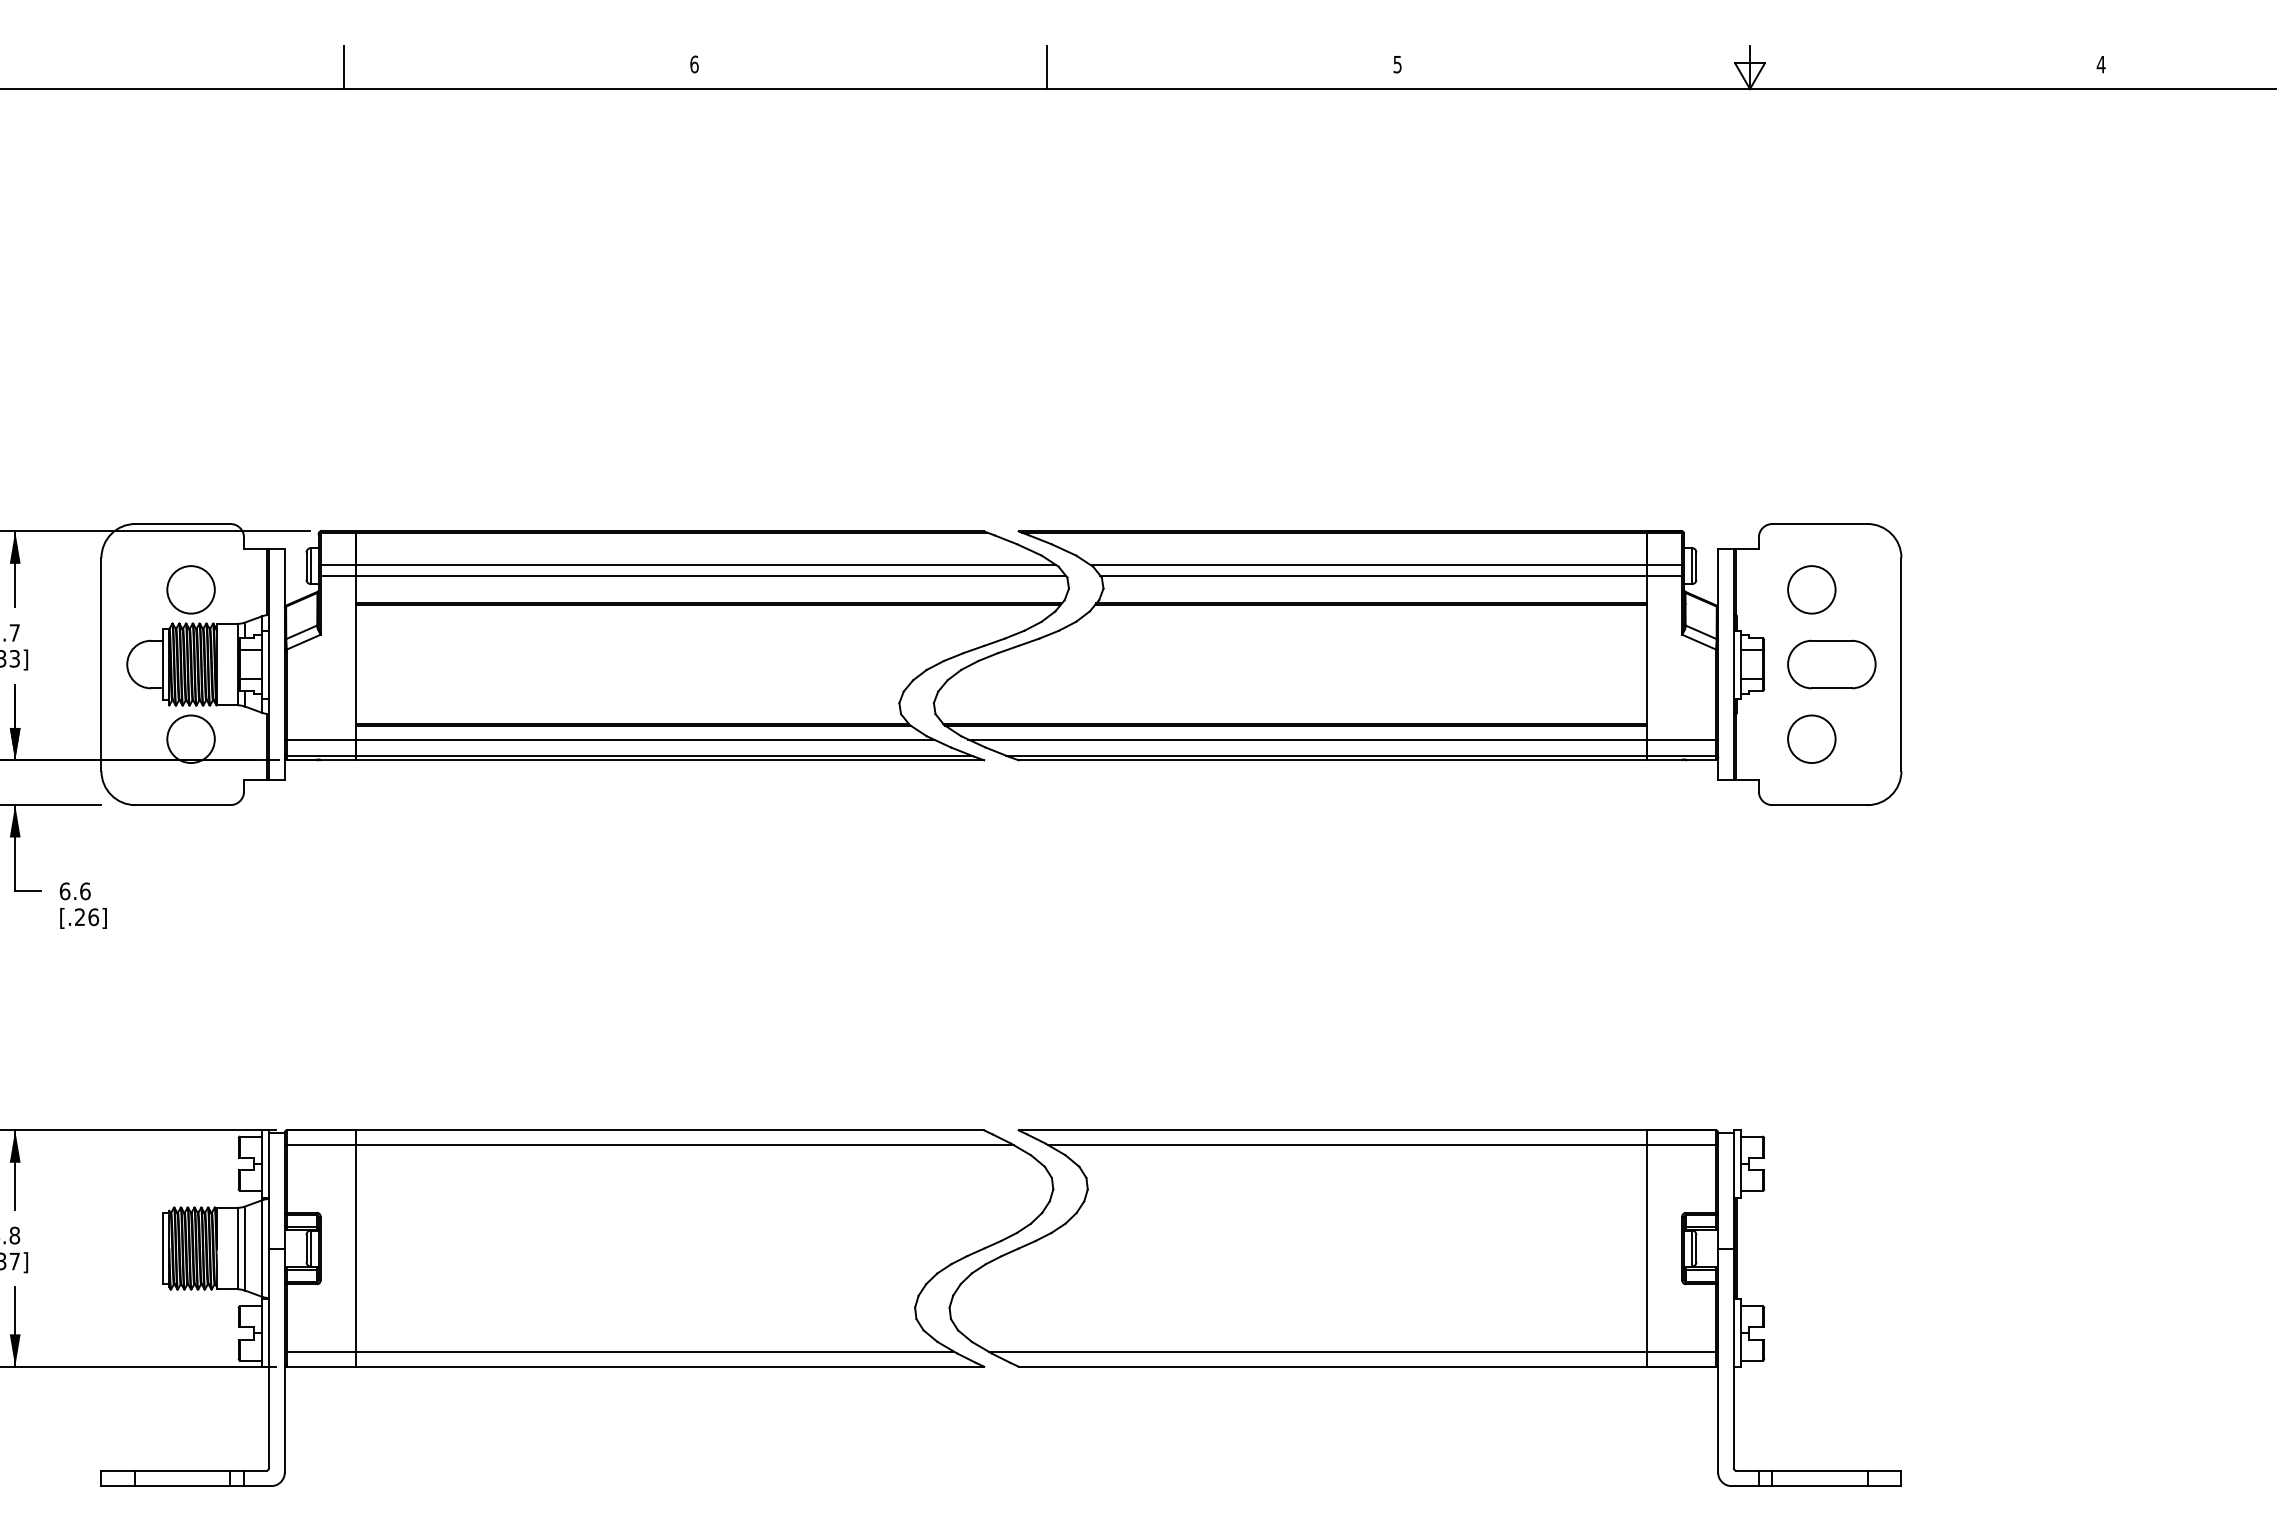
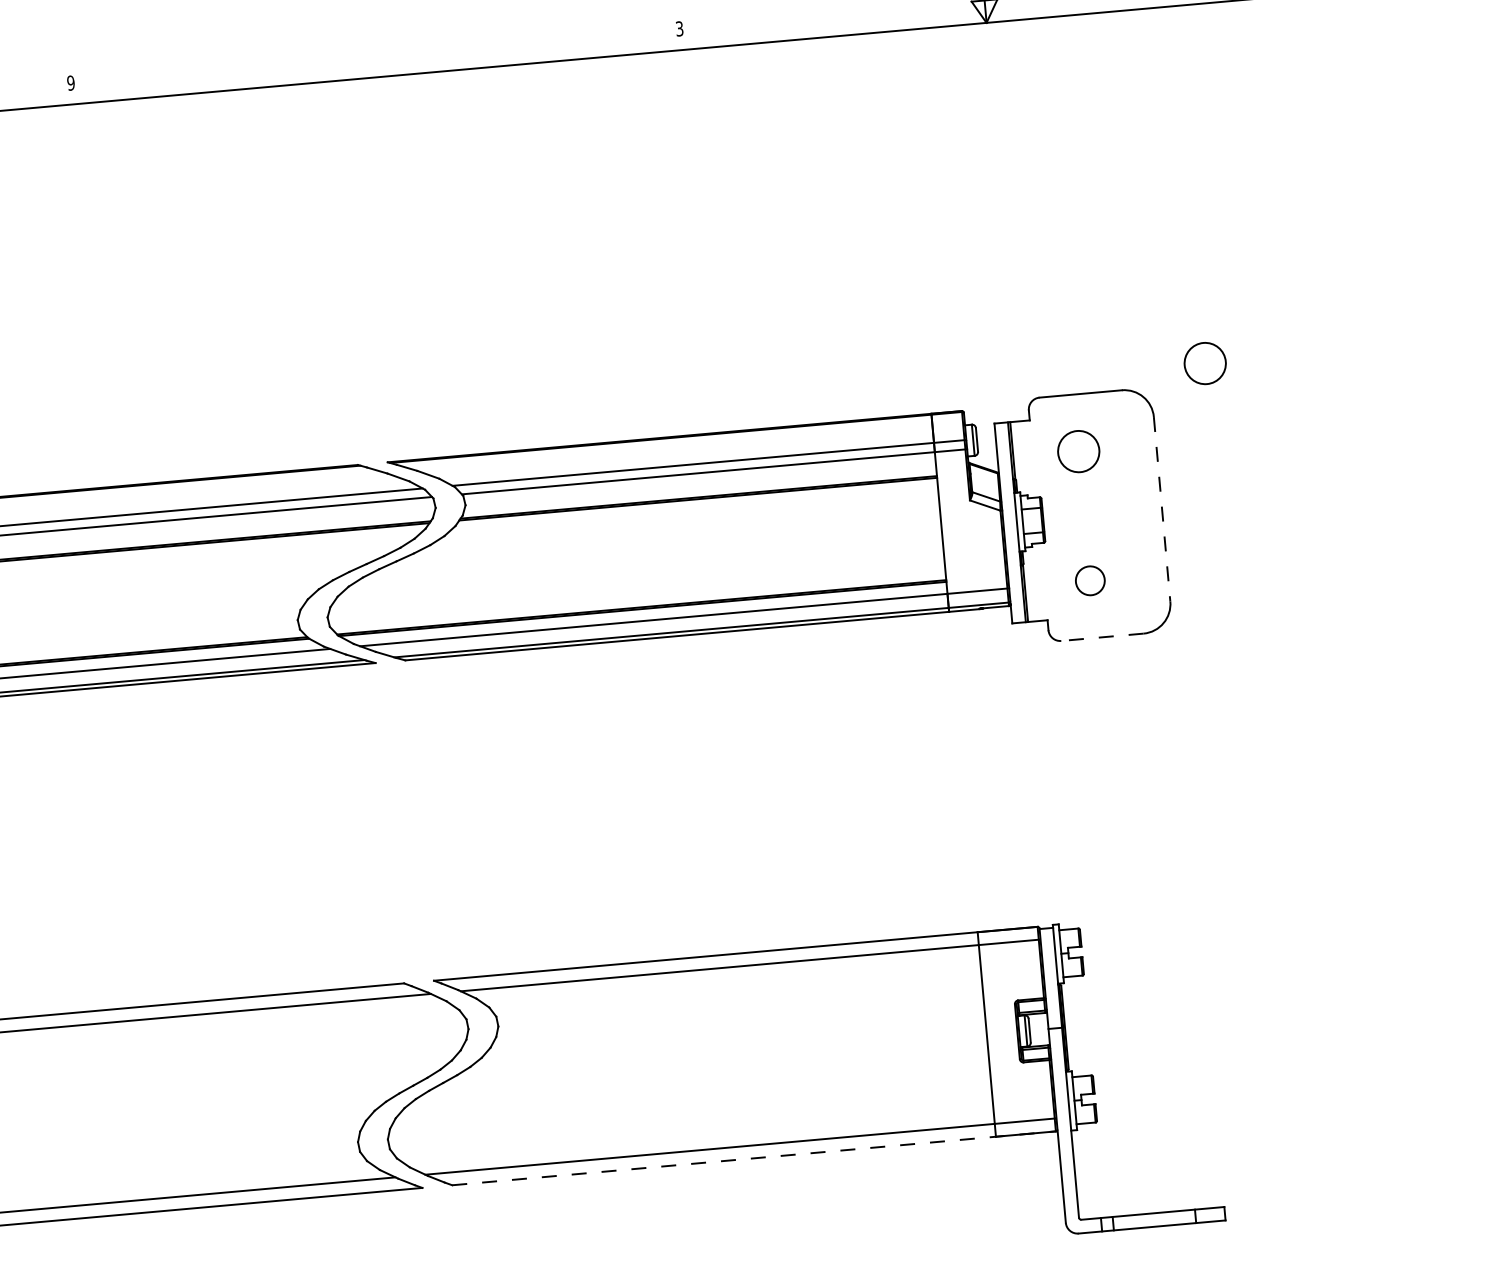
text: (1397, 63) -> (679, 28), 5 -> 3
text: (694, 64) -> (71, 83), 6 -> 9
line: (1047, 67) -> (376, 58), removed
circle: (1965, 501) -> (1204, 363), added
part: (1831, 664) -> (1101, 514), removed
line: (1901, 664) -> (1162, 509), solid -> dashed
circle: (1811, 738) -> (1089, 580), size x0.7
line: (1819, 805) -> (1102, 637), solid -> dashed
line: (1367, 1366) -> (754, 1158), solid -> dashed

